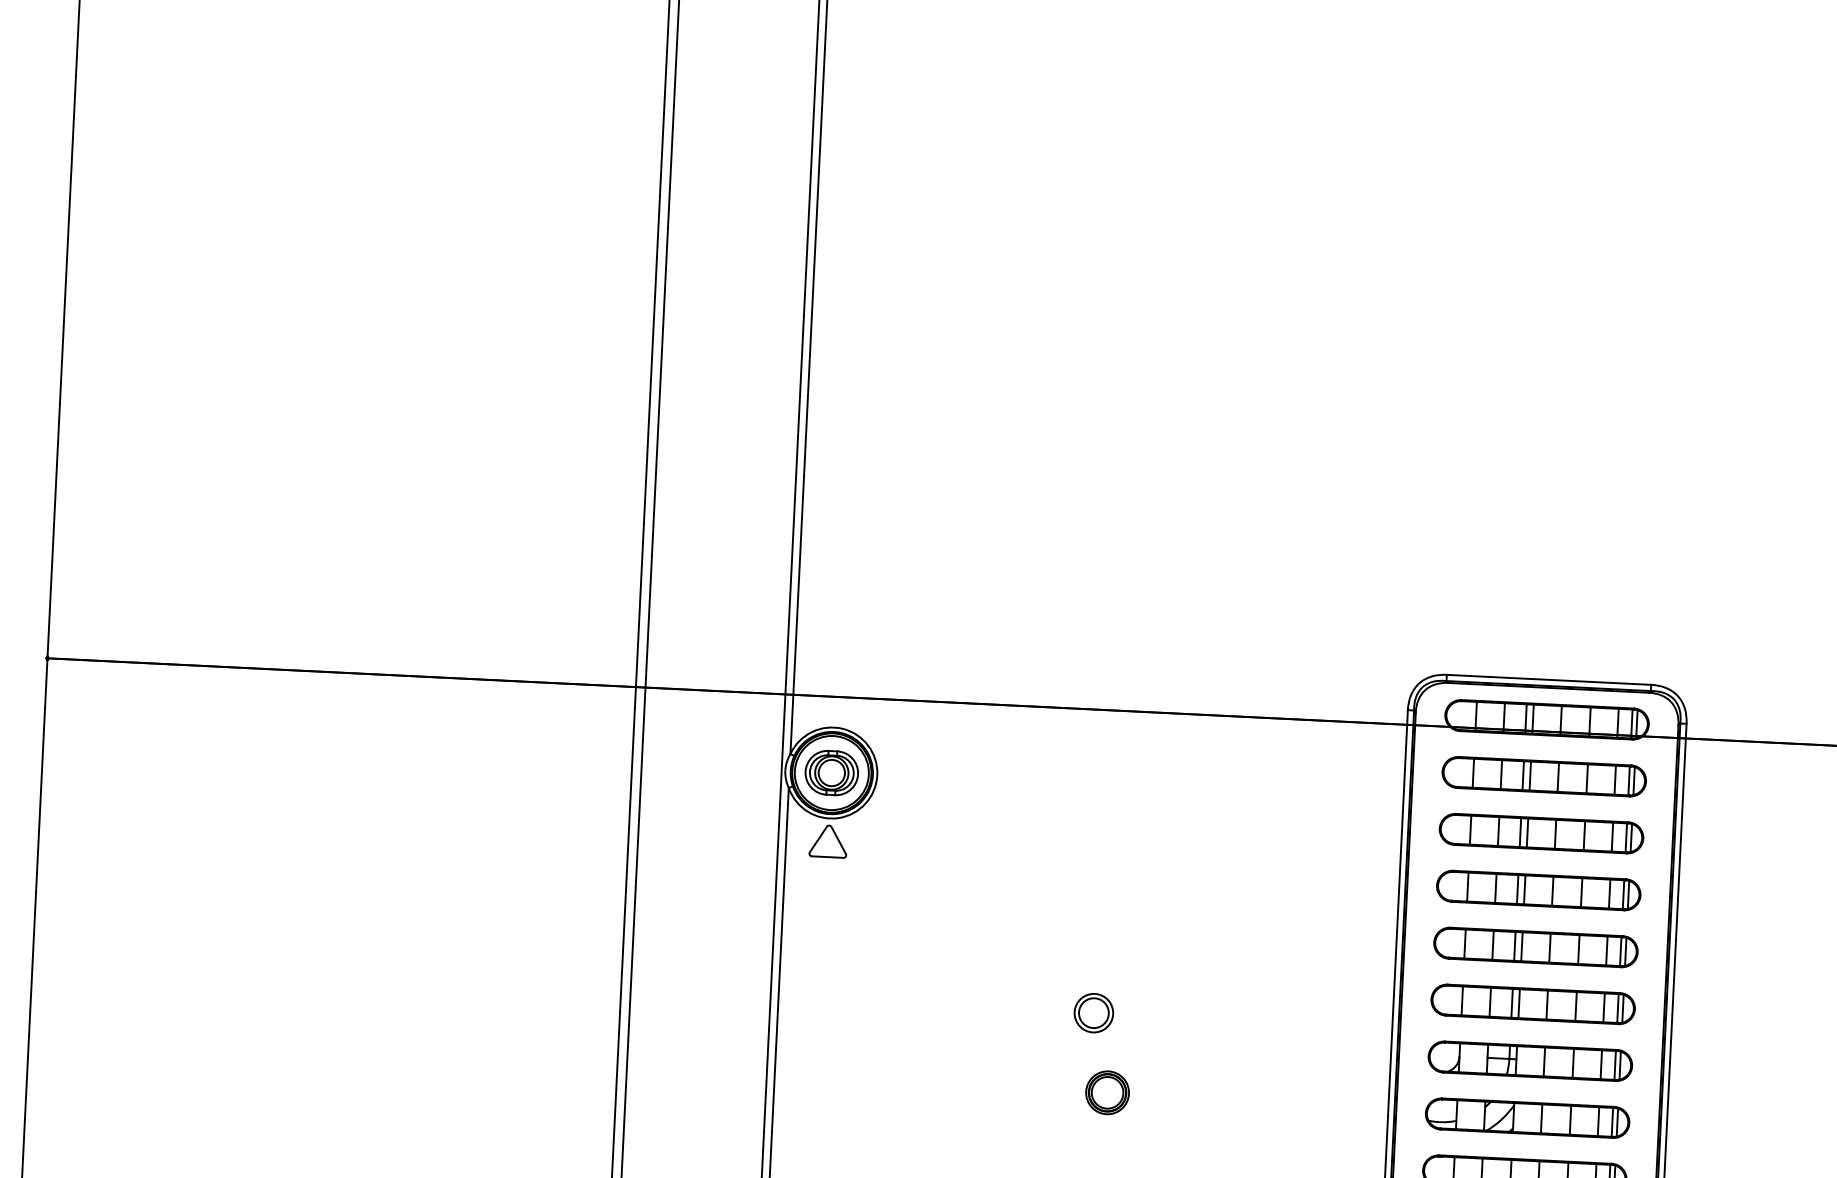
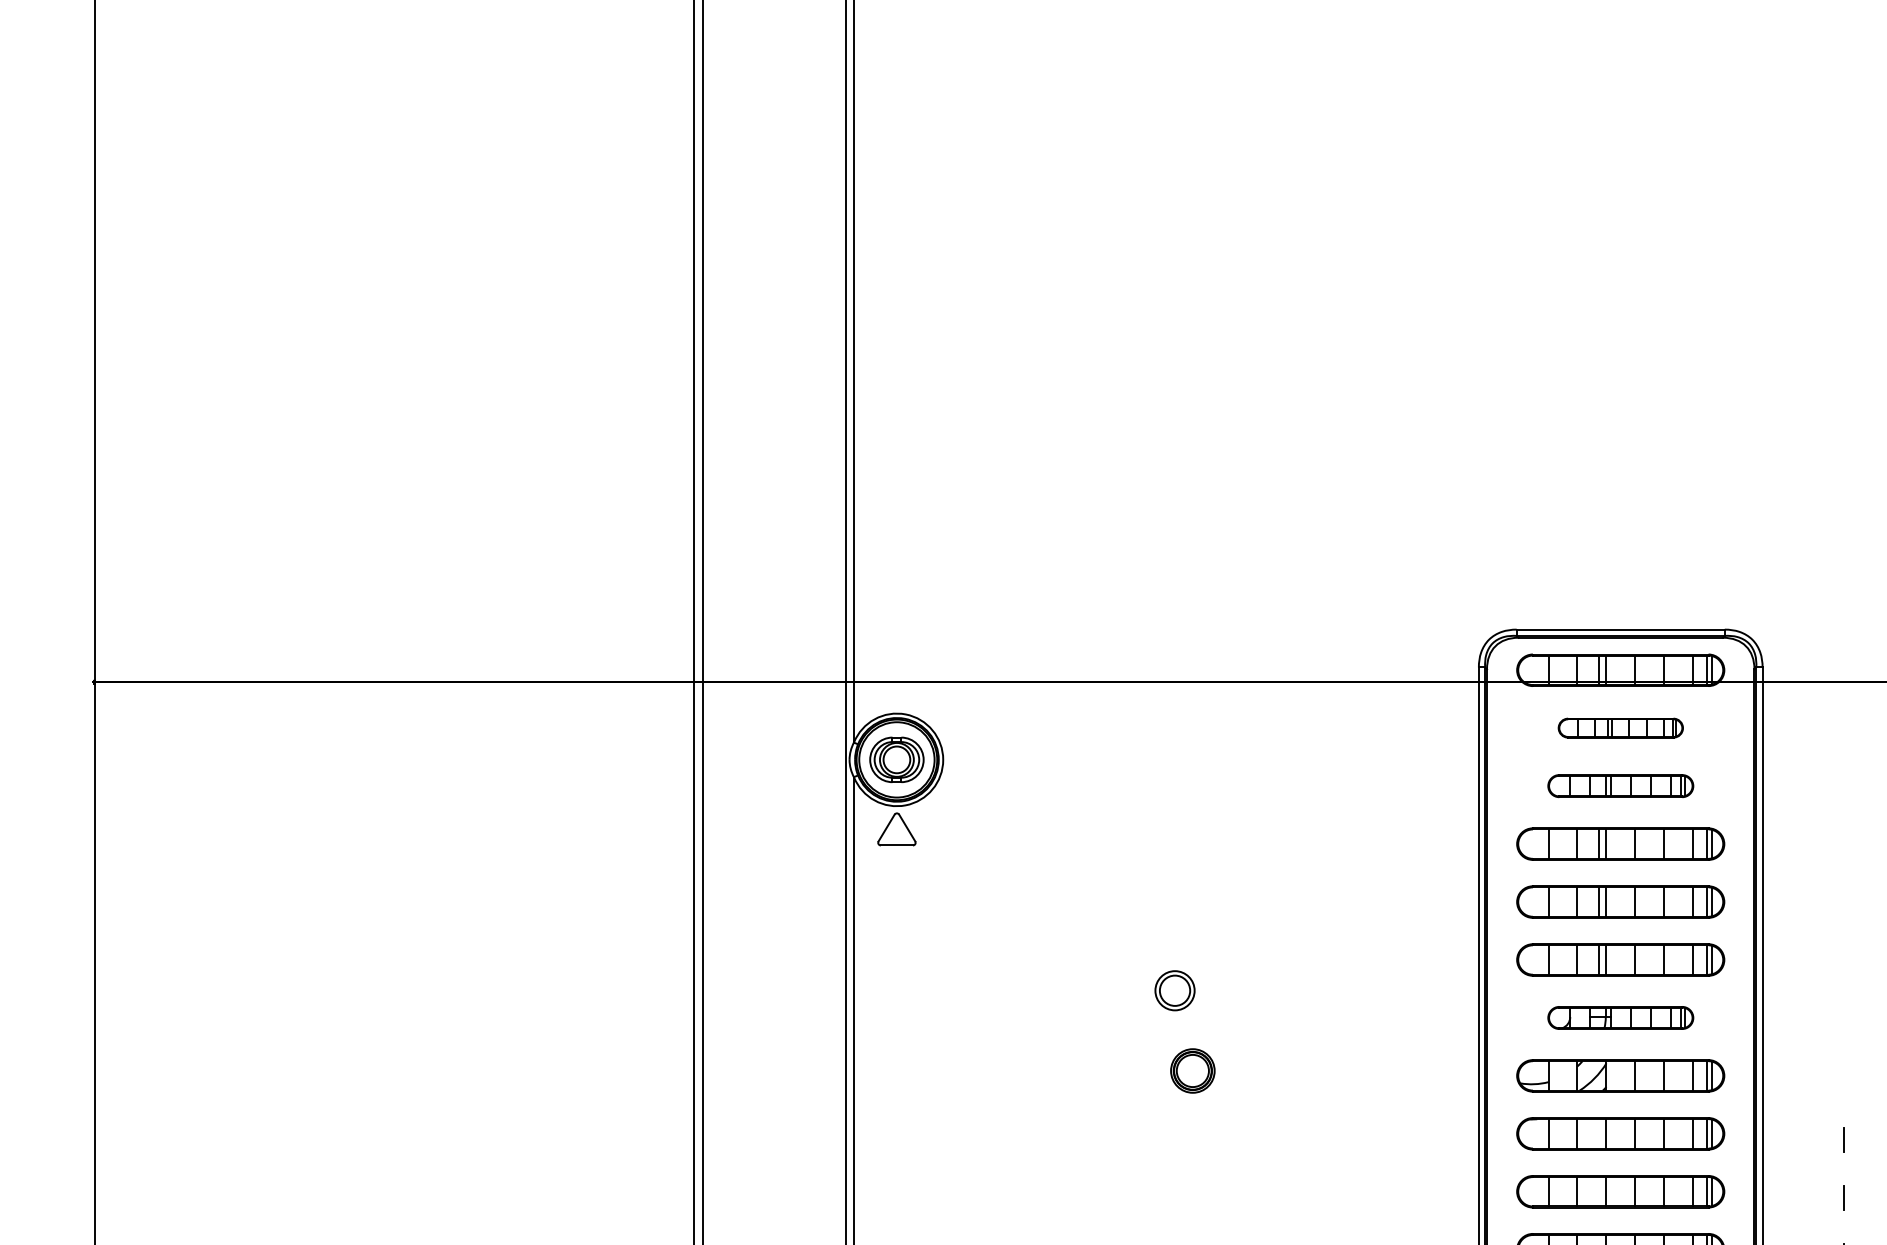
part: (1544, 775) -> (1620, 727), size x0.6
part: (1541, 832) -> (1620, 785), size x0.7
part: (1530, 1060) -> (1620, 1017), size x0.7

